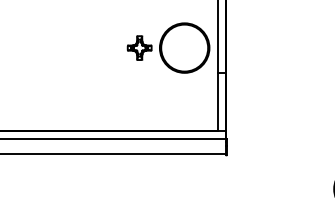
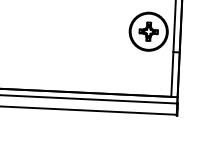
part: (139, 47) -> (148, 31), moved

